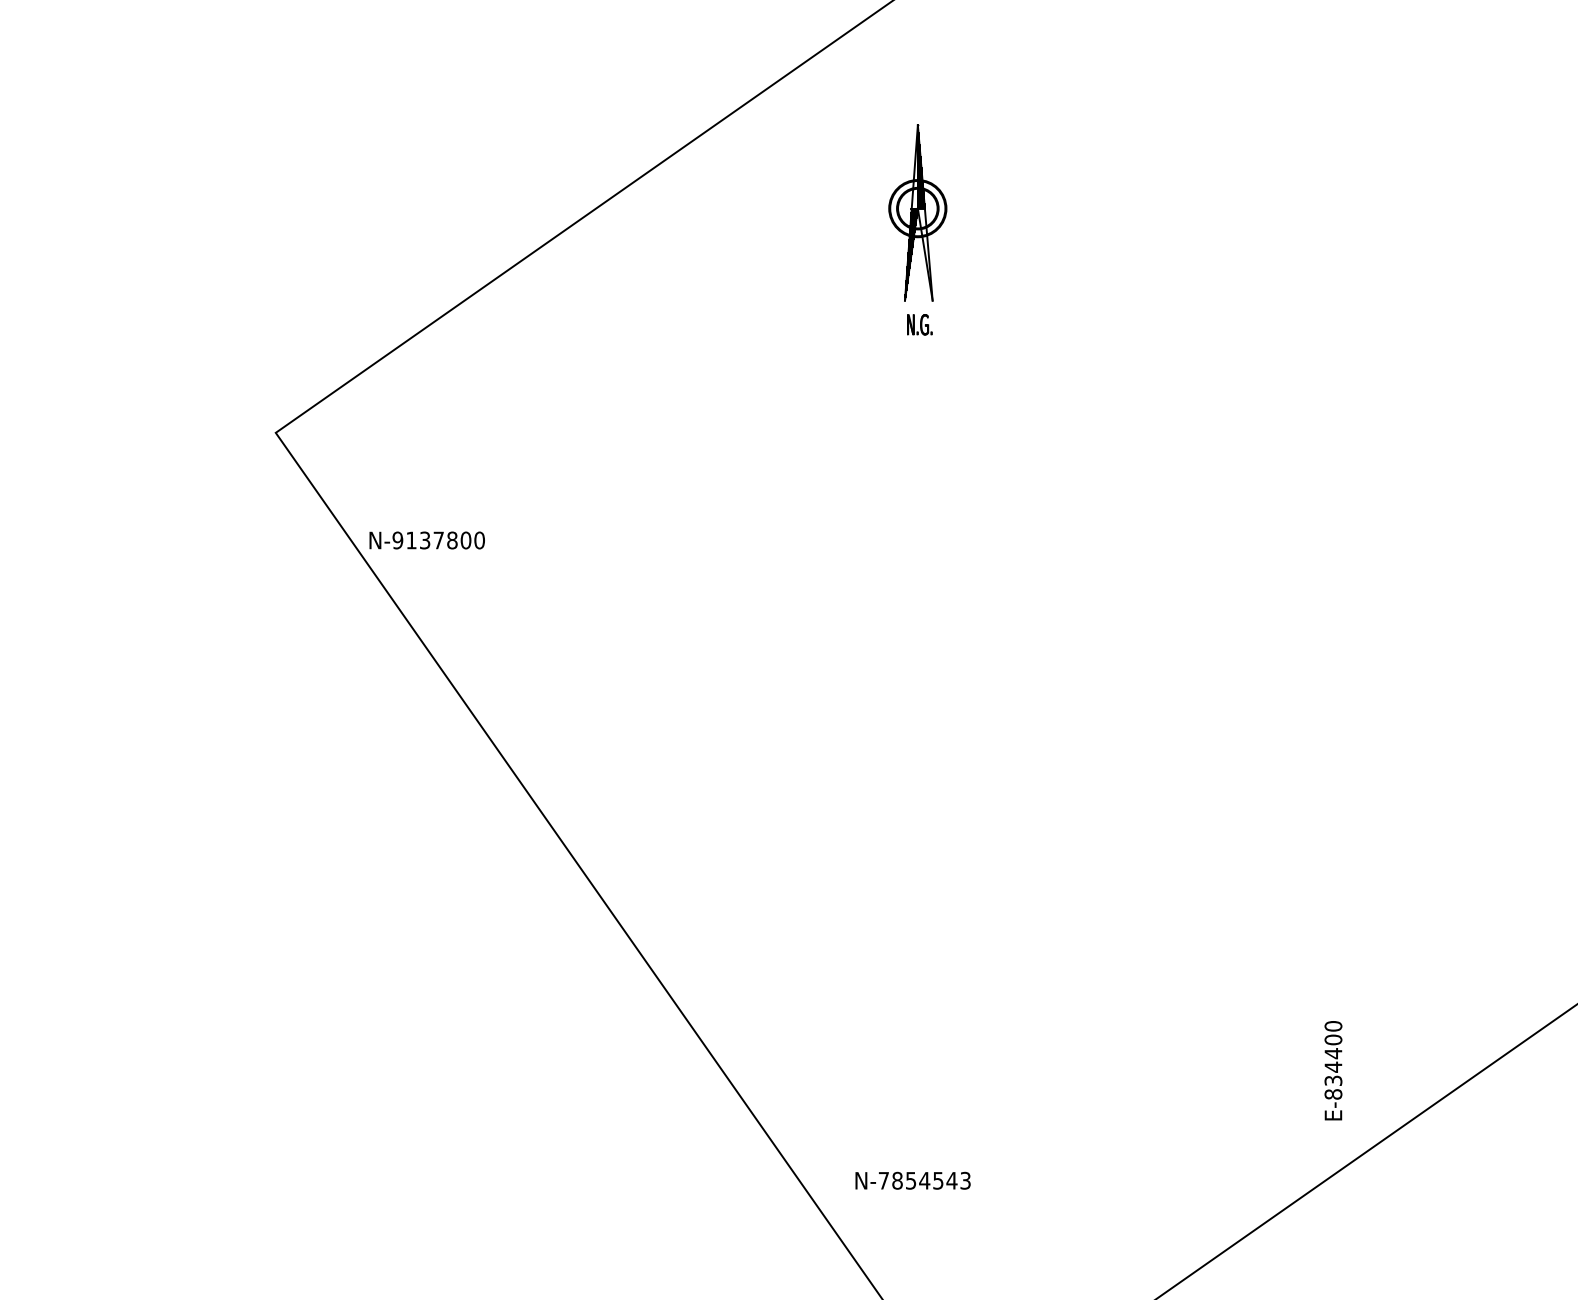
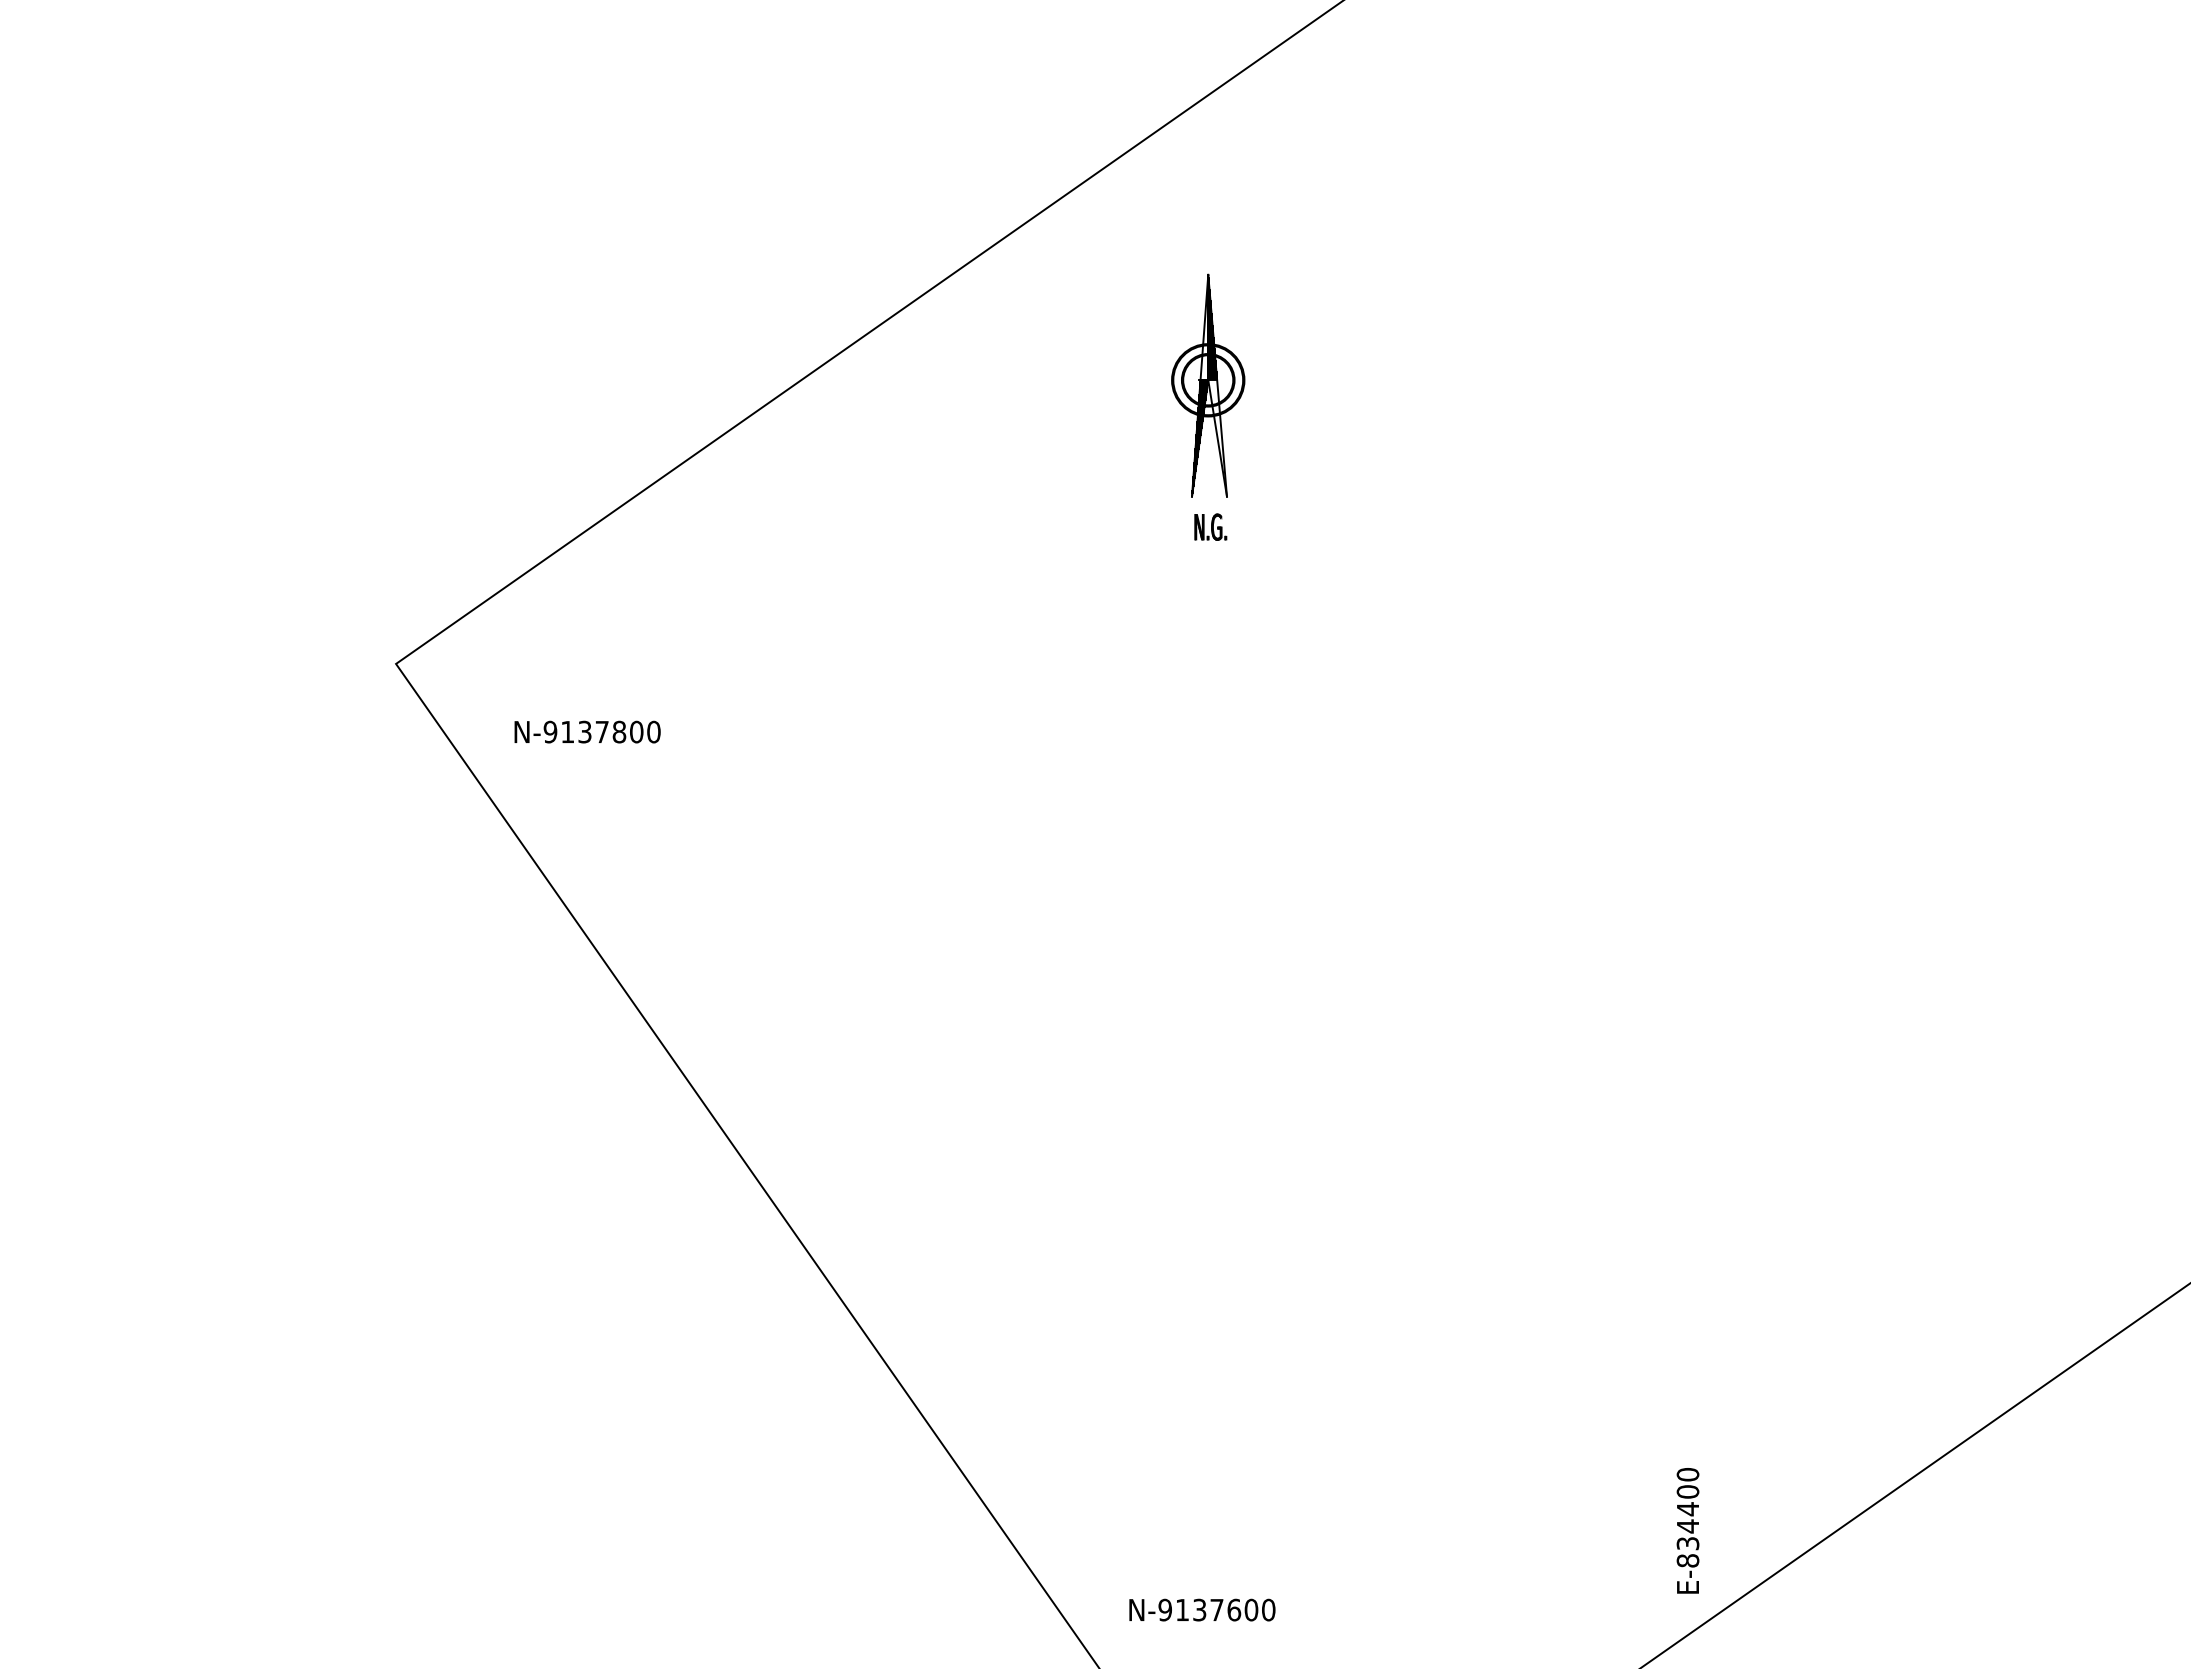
text: (427, 540) -> (587, 731), moved
text: (1333, 1070) -> (1687, 1530), moved
text: (924, 1180) -> (1216, 1609), N-7854543 -> N-9137600

